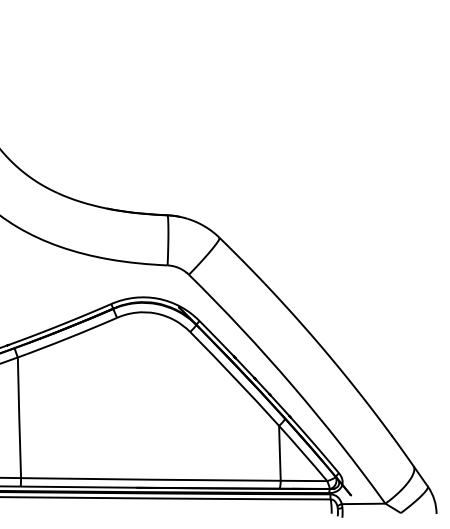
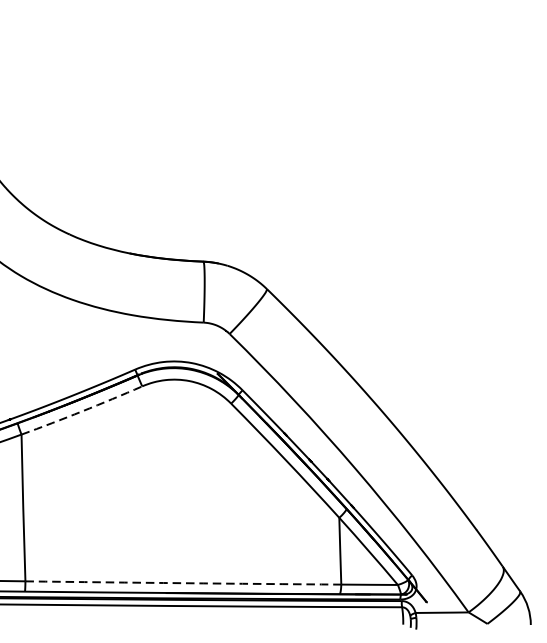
arc: (67, 338) -> (81, 411), solid -> dashed
arc: (150, 479) -> (182, 583), solid -> dashed

